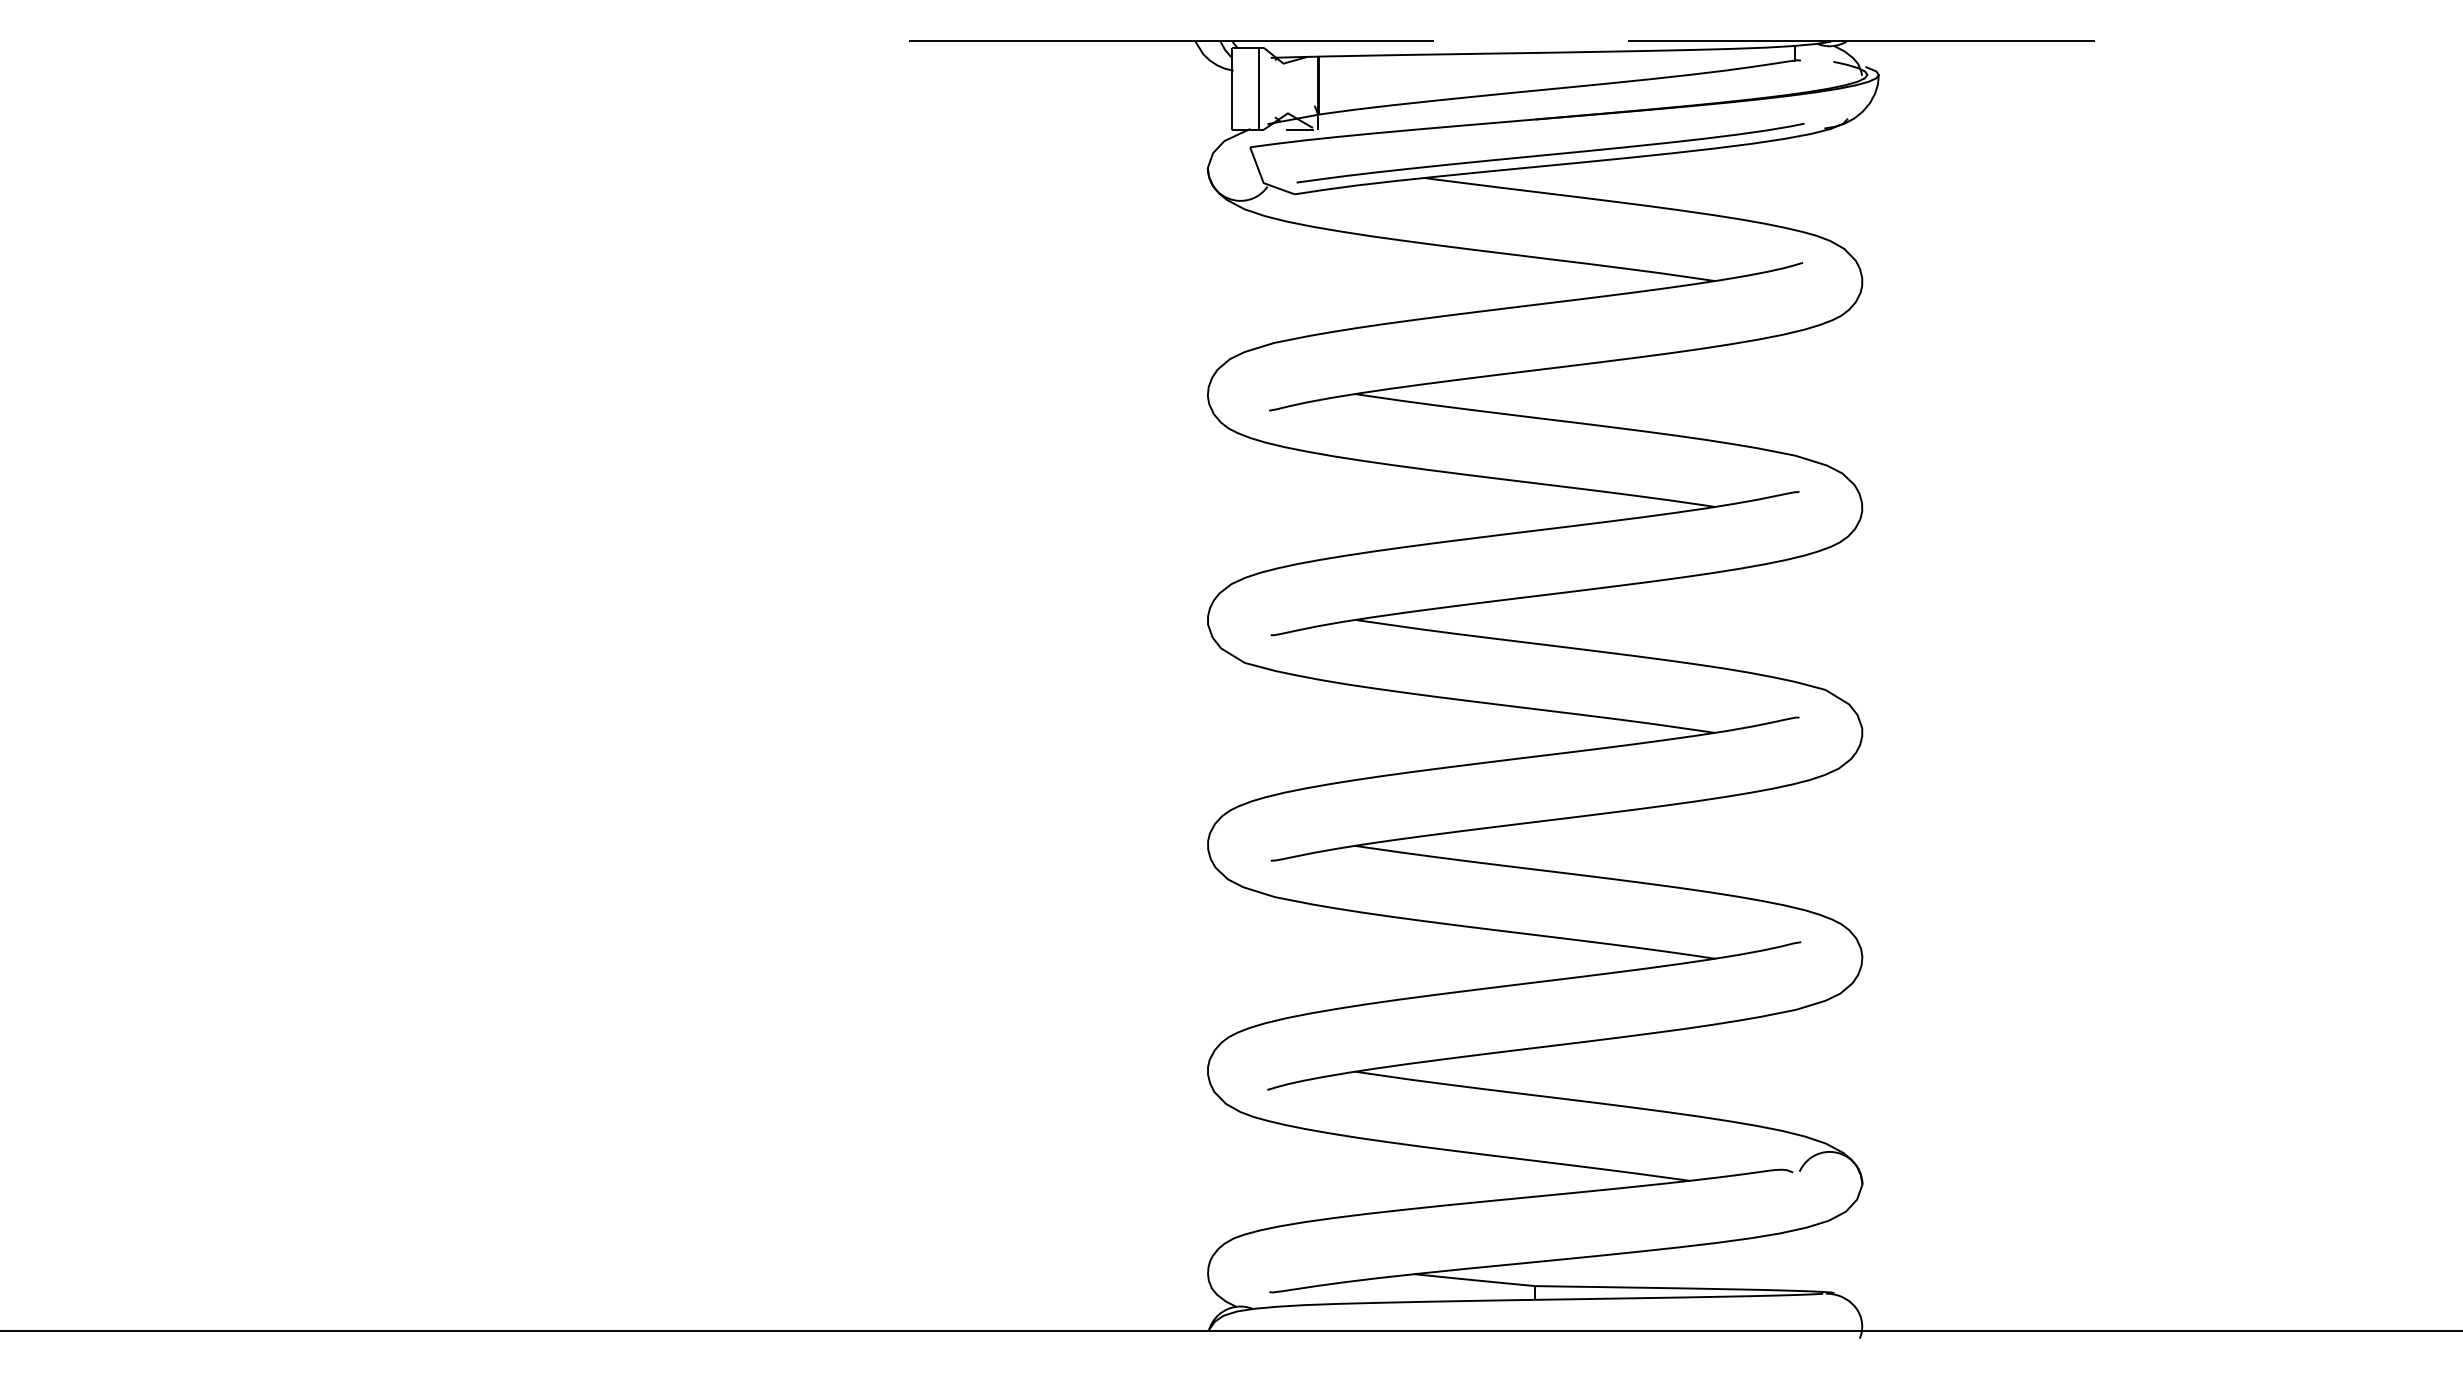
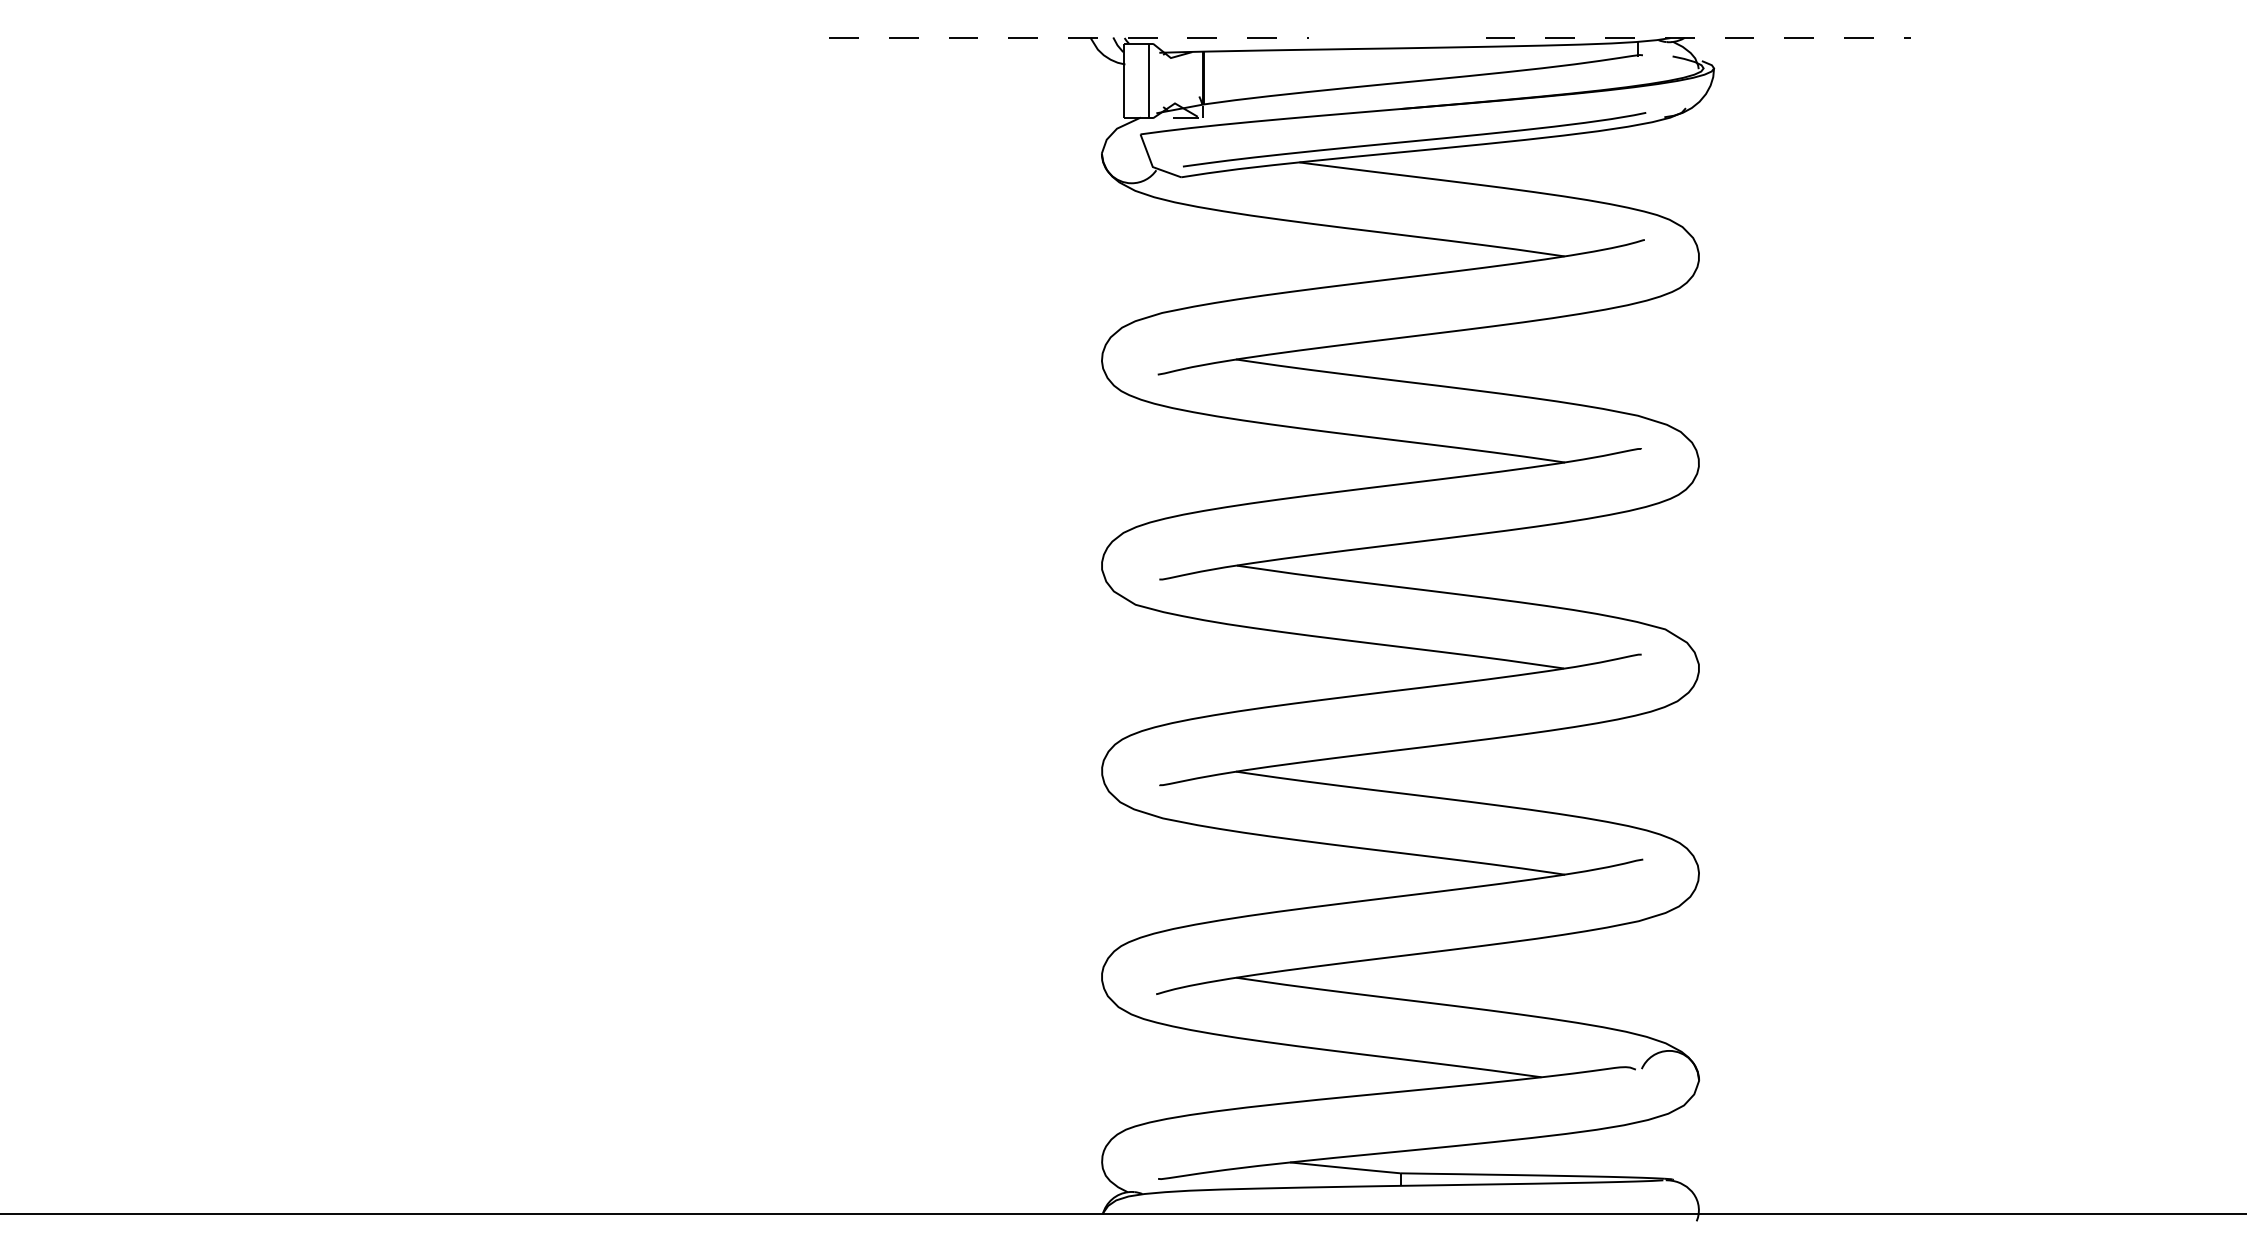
line: (1171, 41) -> (1068, 37), solid -> dashed
line: (1862, 41) -> (1699, 37), solid -> dashed

